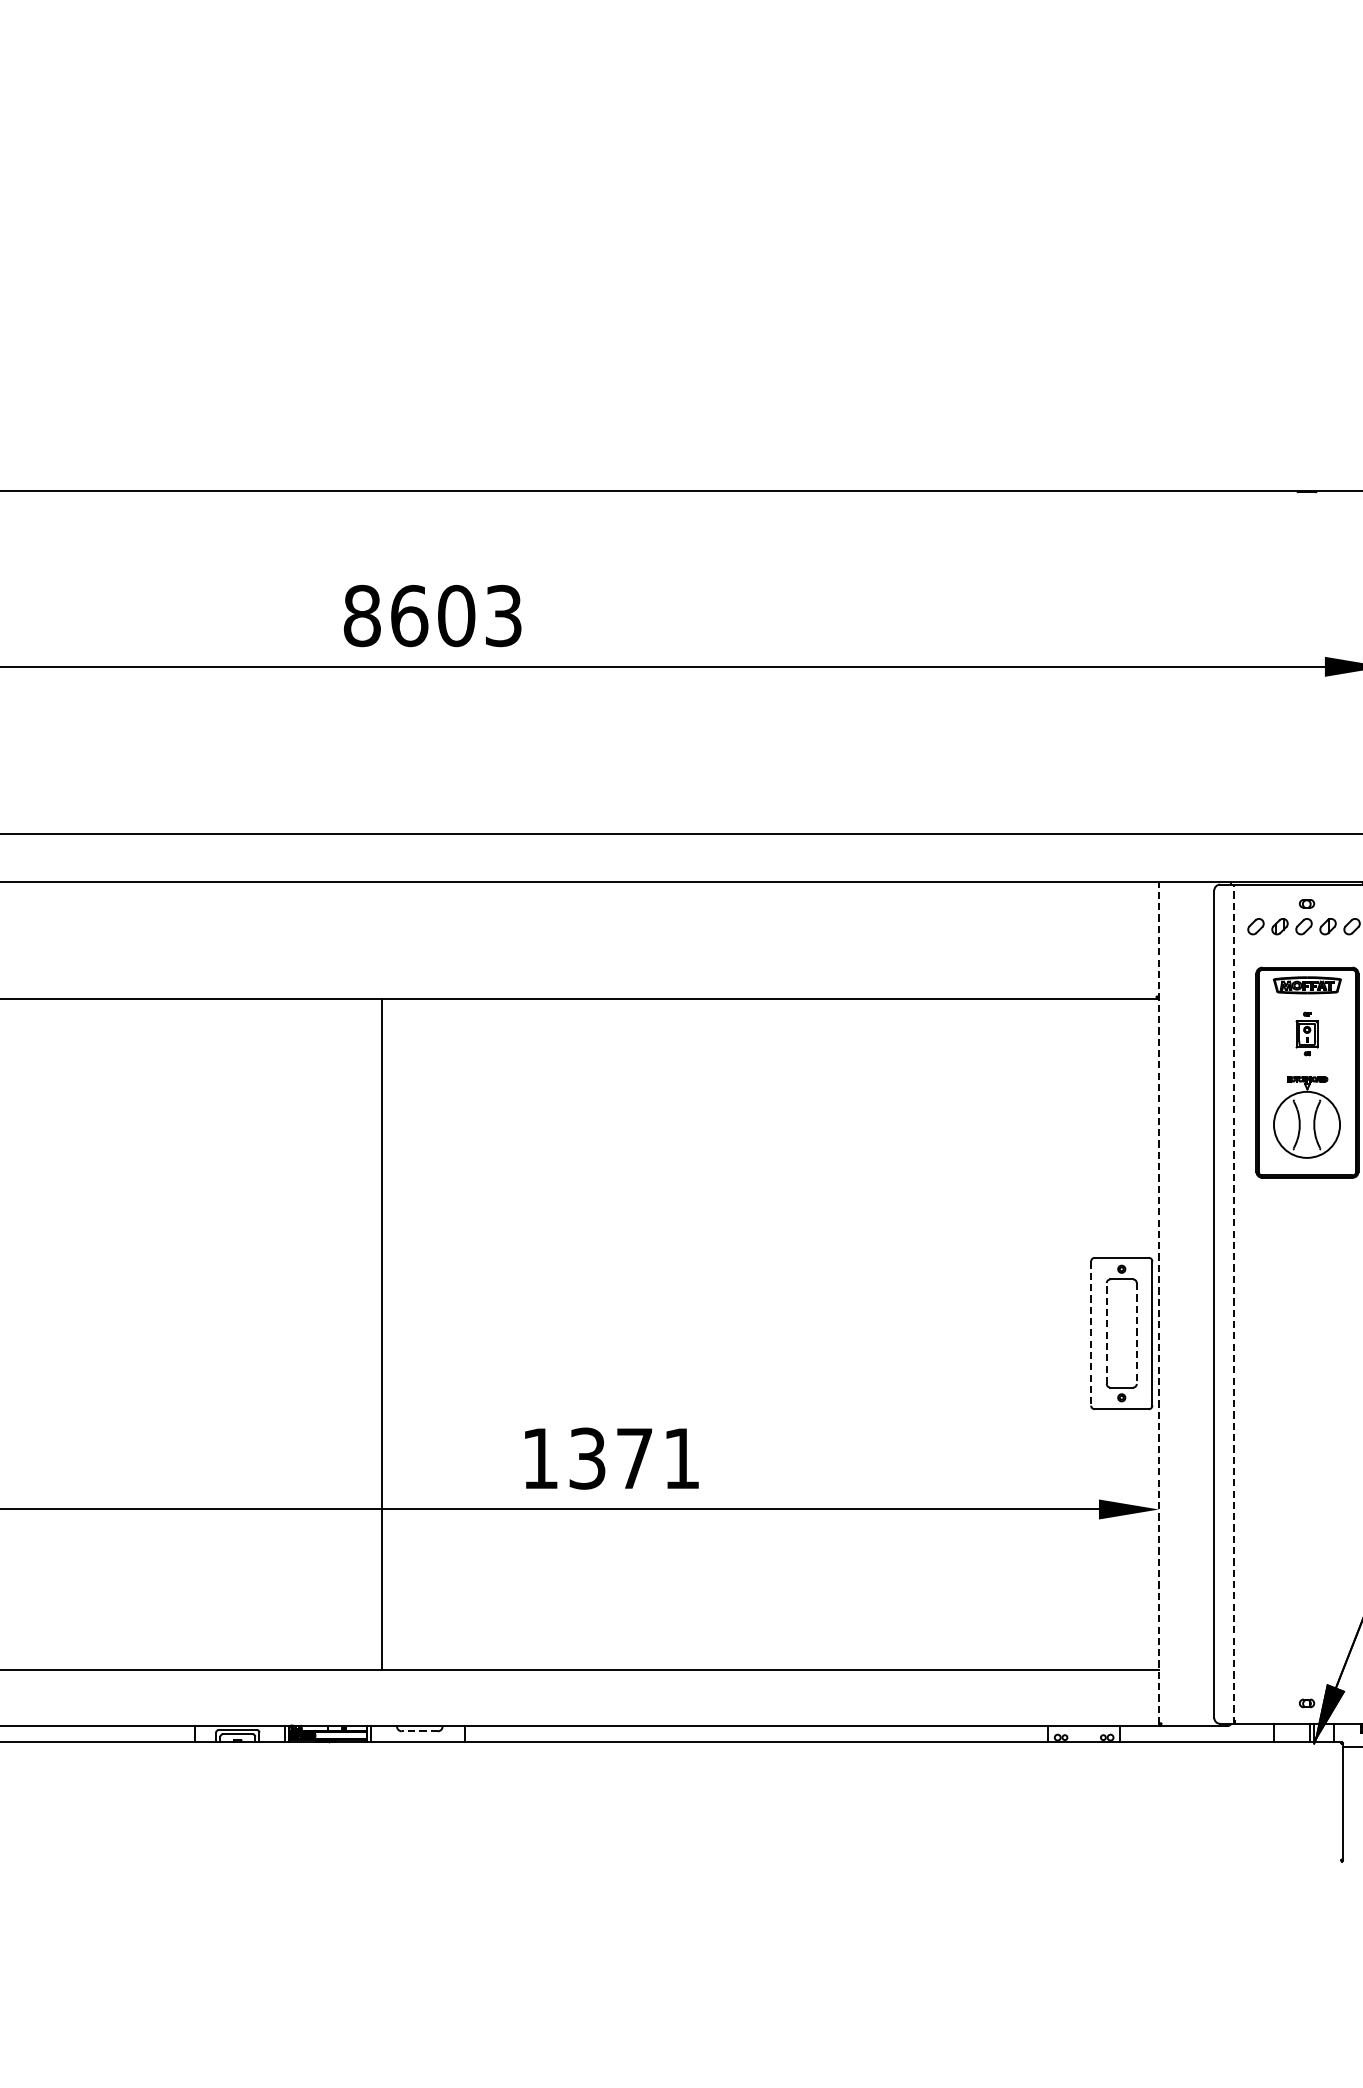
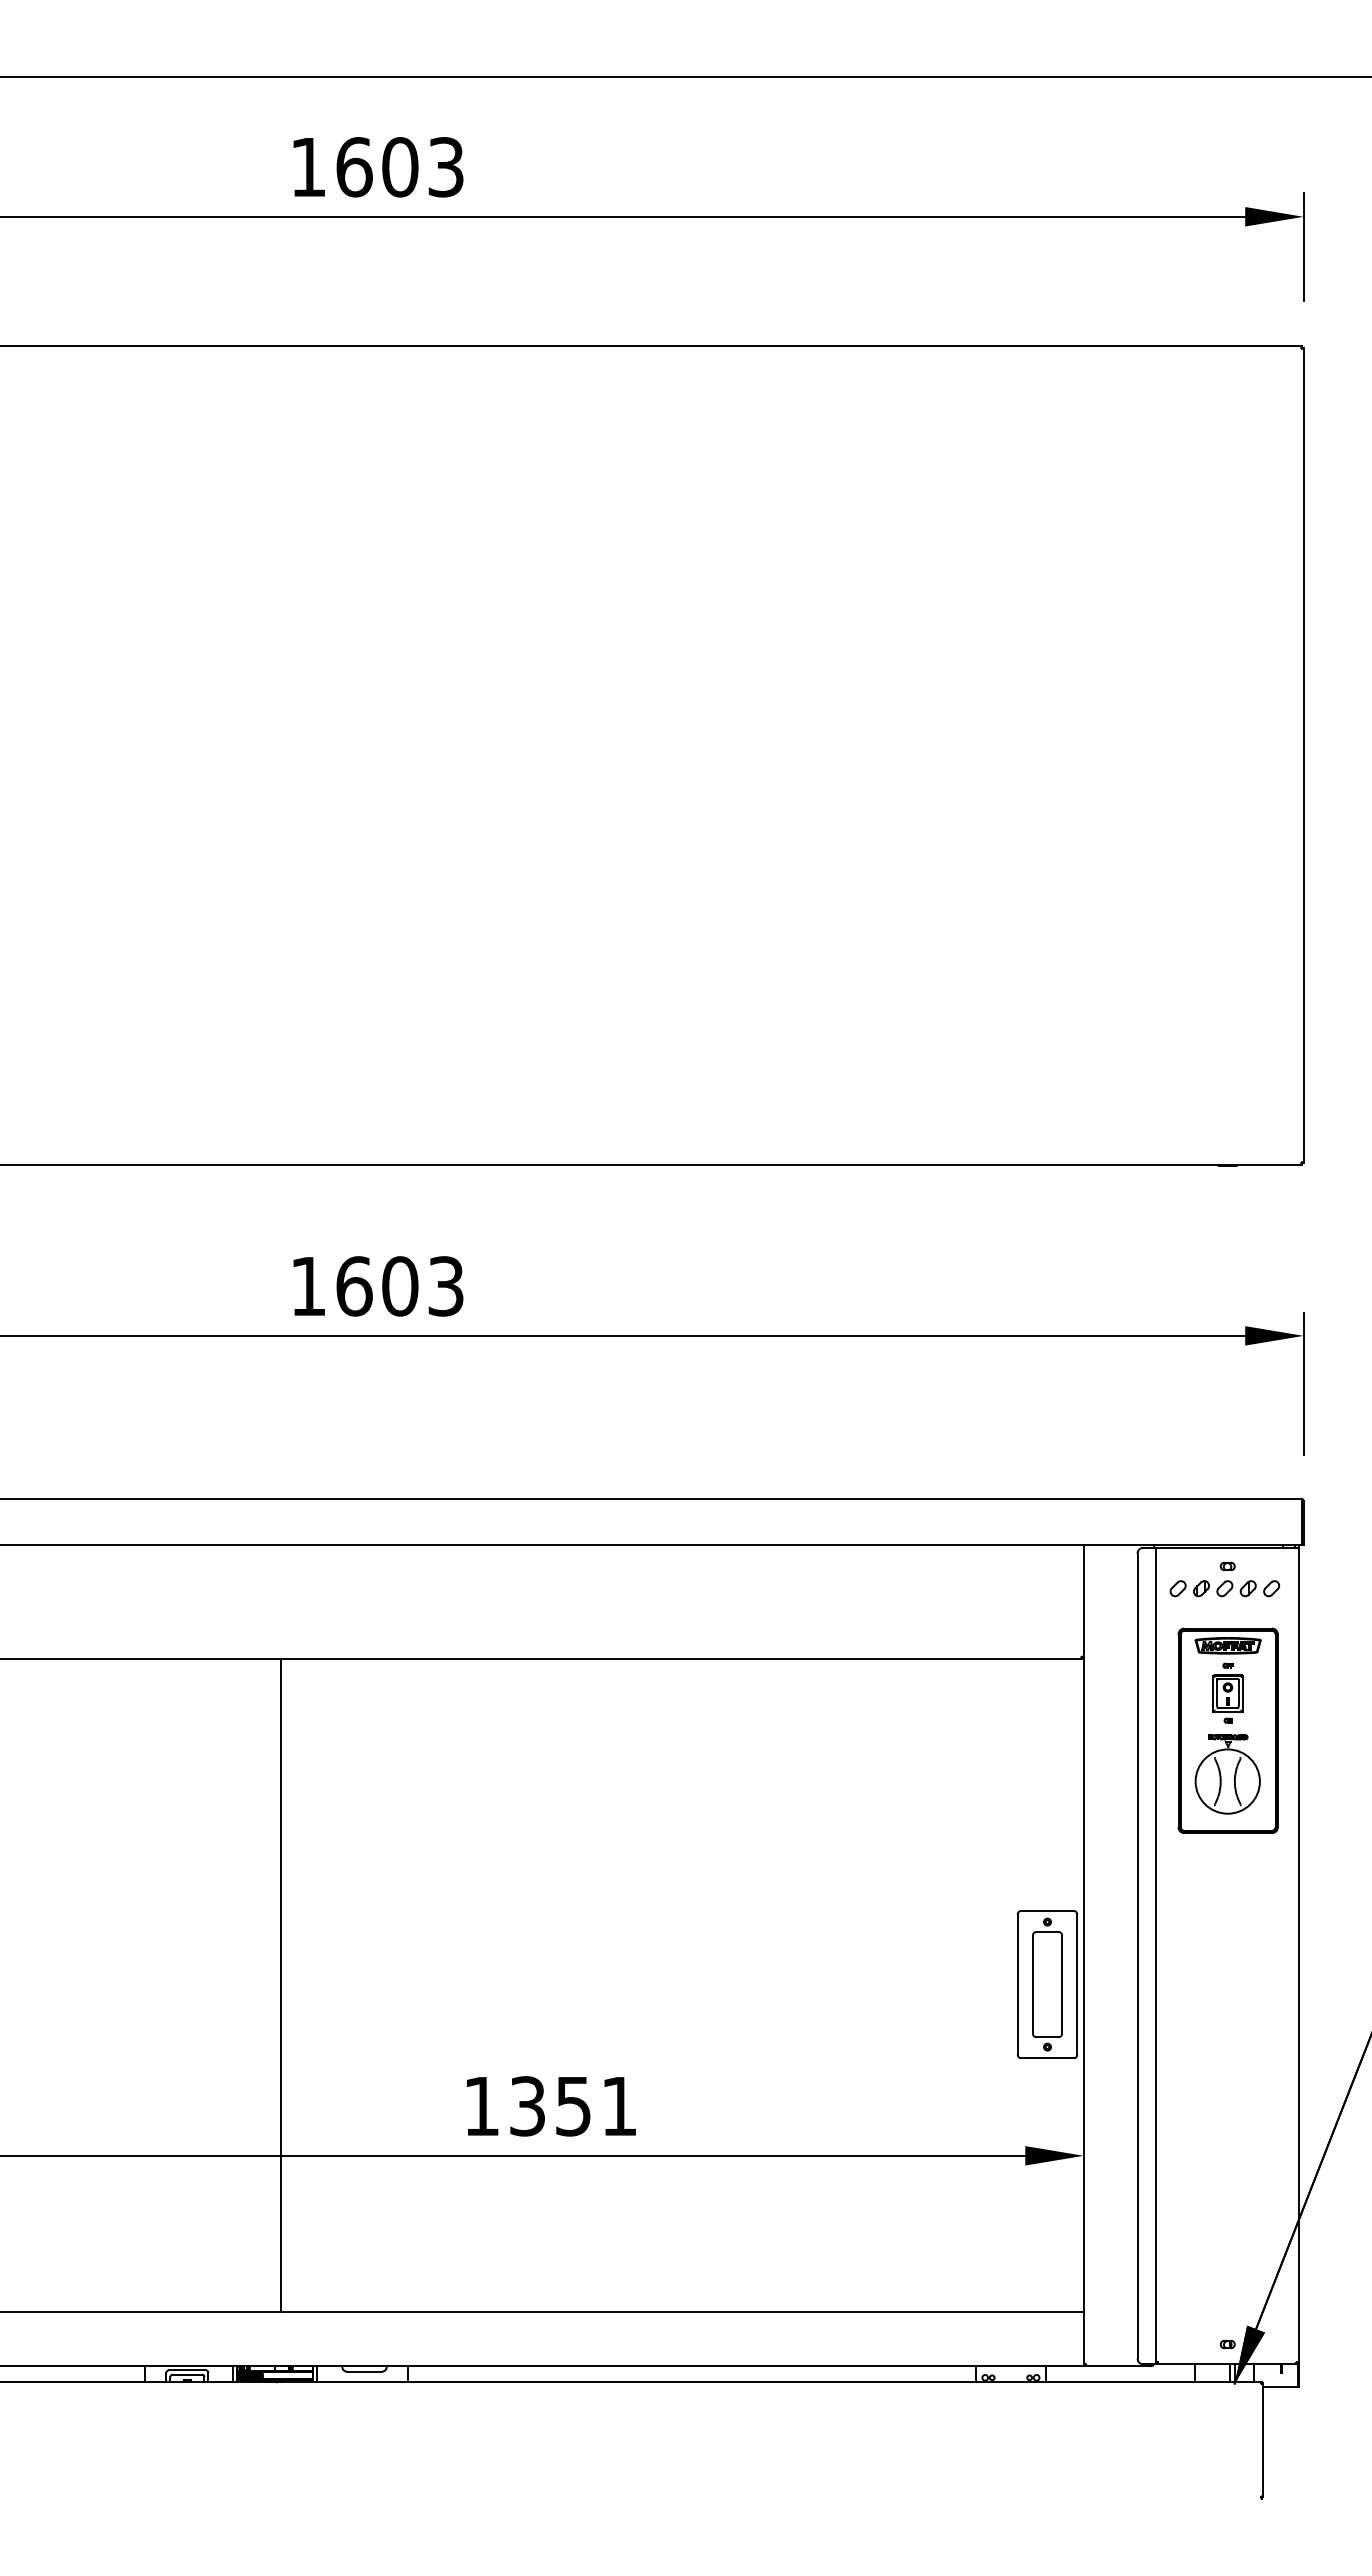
text: (362, 616) -> (308, 1286), 8603 -> 1603
part: (1306, 1033) -> (1227, 1692), size x1.43
line: (1158, 1303) -> (1083, 1955), dashed -> solid
line: (1233, 1303) -> (1156, 1955), dashed -> solid
line: (1106, 1333) -> (1032, 1984), dashed -> solid
line: (381, 1334) -> (281, 1985), moved
line: (1090, 1334) -> (1017, 1985), dashed -> solid
line: (1137, 1334) -> (1062, 1985), dashed -> solid
text: (634, 1458) -> (573, 2106), 1371 -> 1351
line: (419, 1731) -> (364, 2371), dashed -> solid

